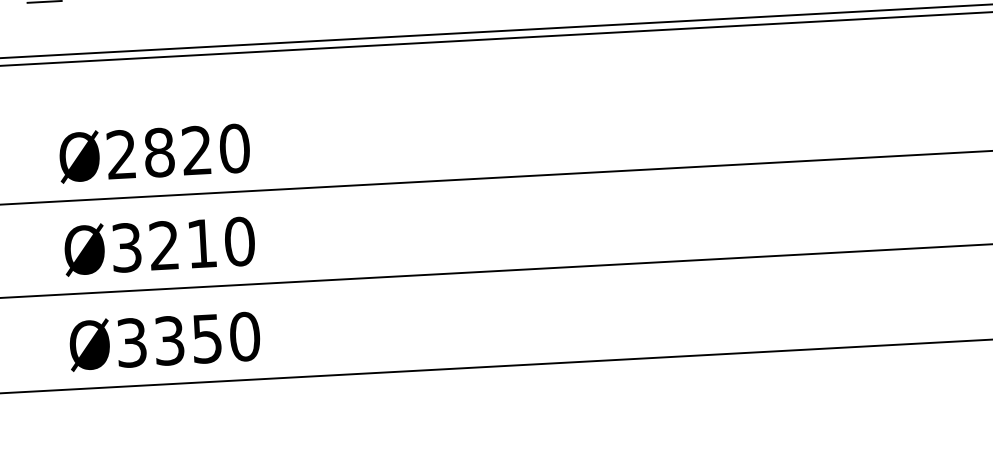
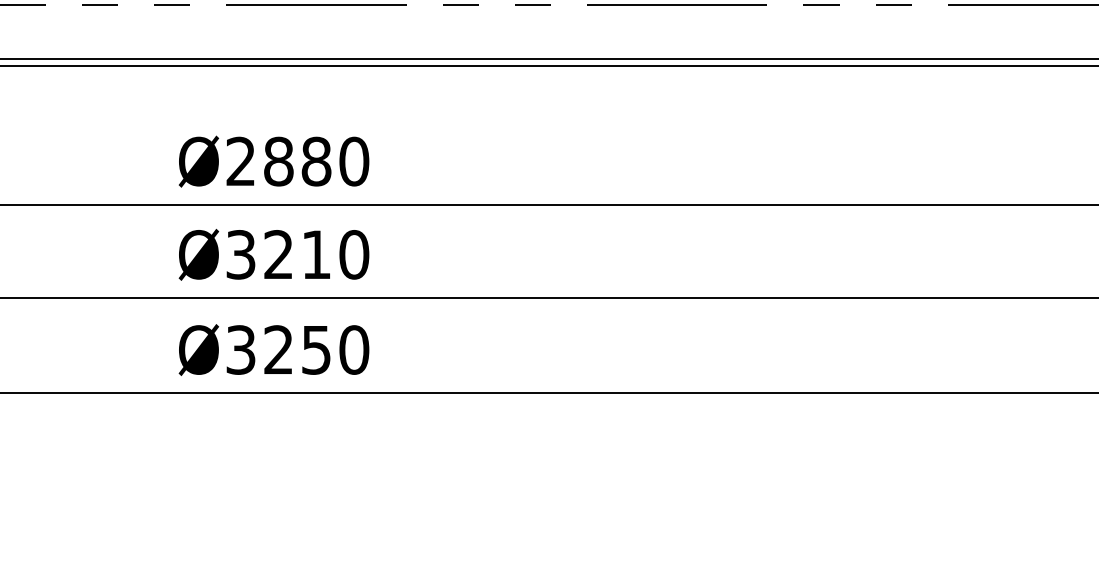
text: (197, 150) -> (316, 161), Ø2820 -> Ø2880
text: (169, 340) -> (278, 349), Ø3350 -> Ø3250

